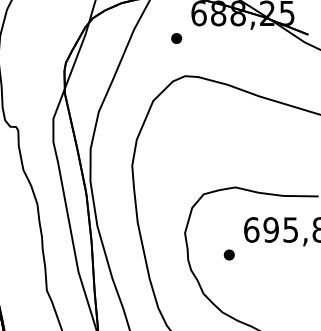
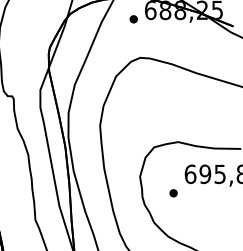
part: (176, 38) -> (133, 19), moved

